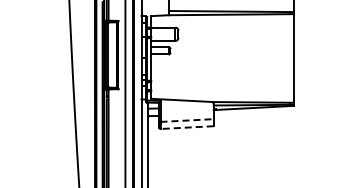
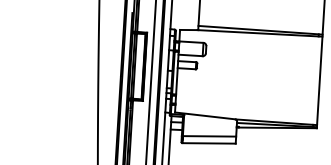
line: (187, 120) -> (209, 136), dashed -> solid
line: (187, 127) -> (209, 143), dashed -> solid

